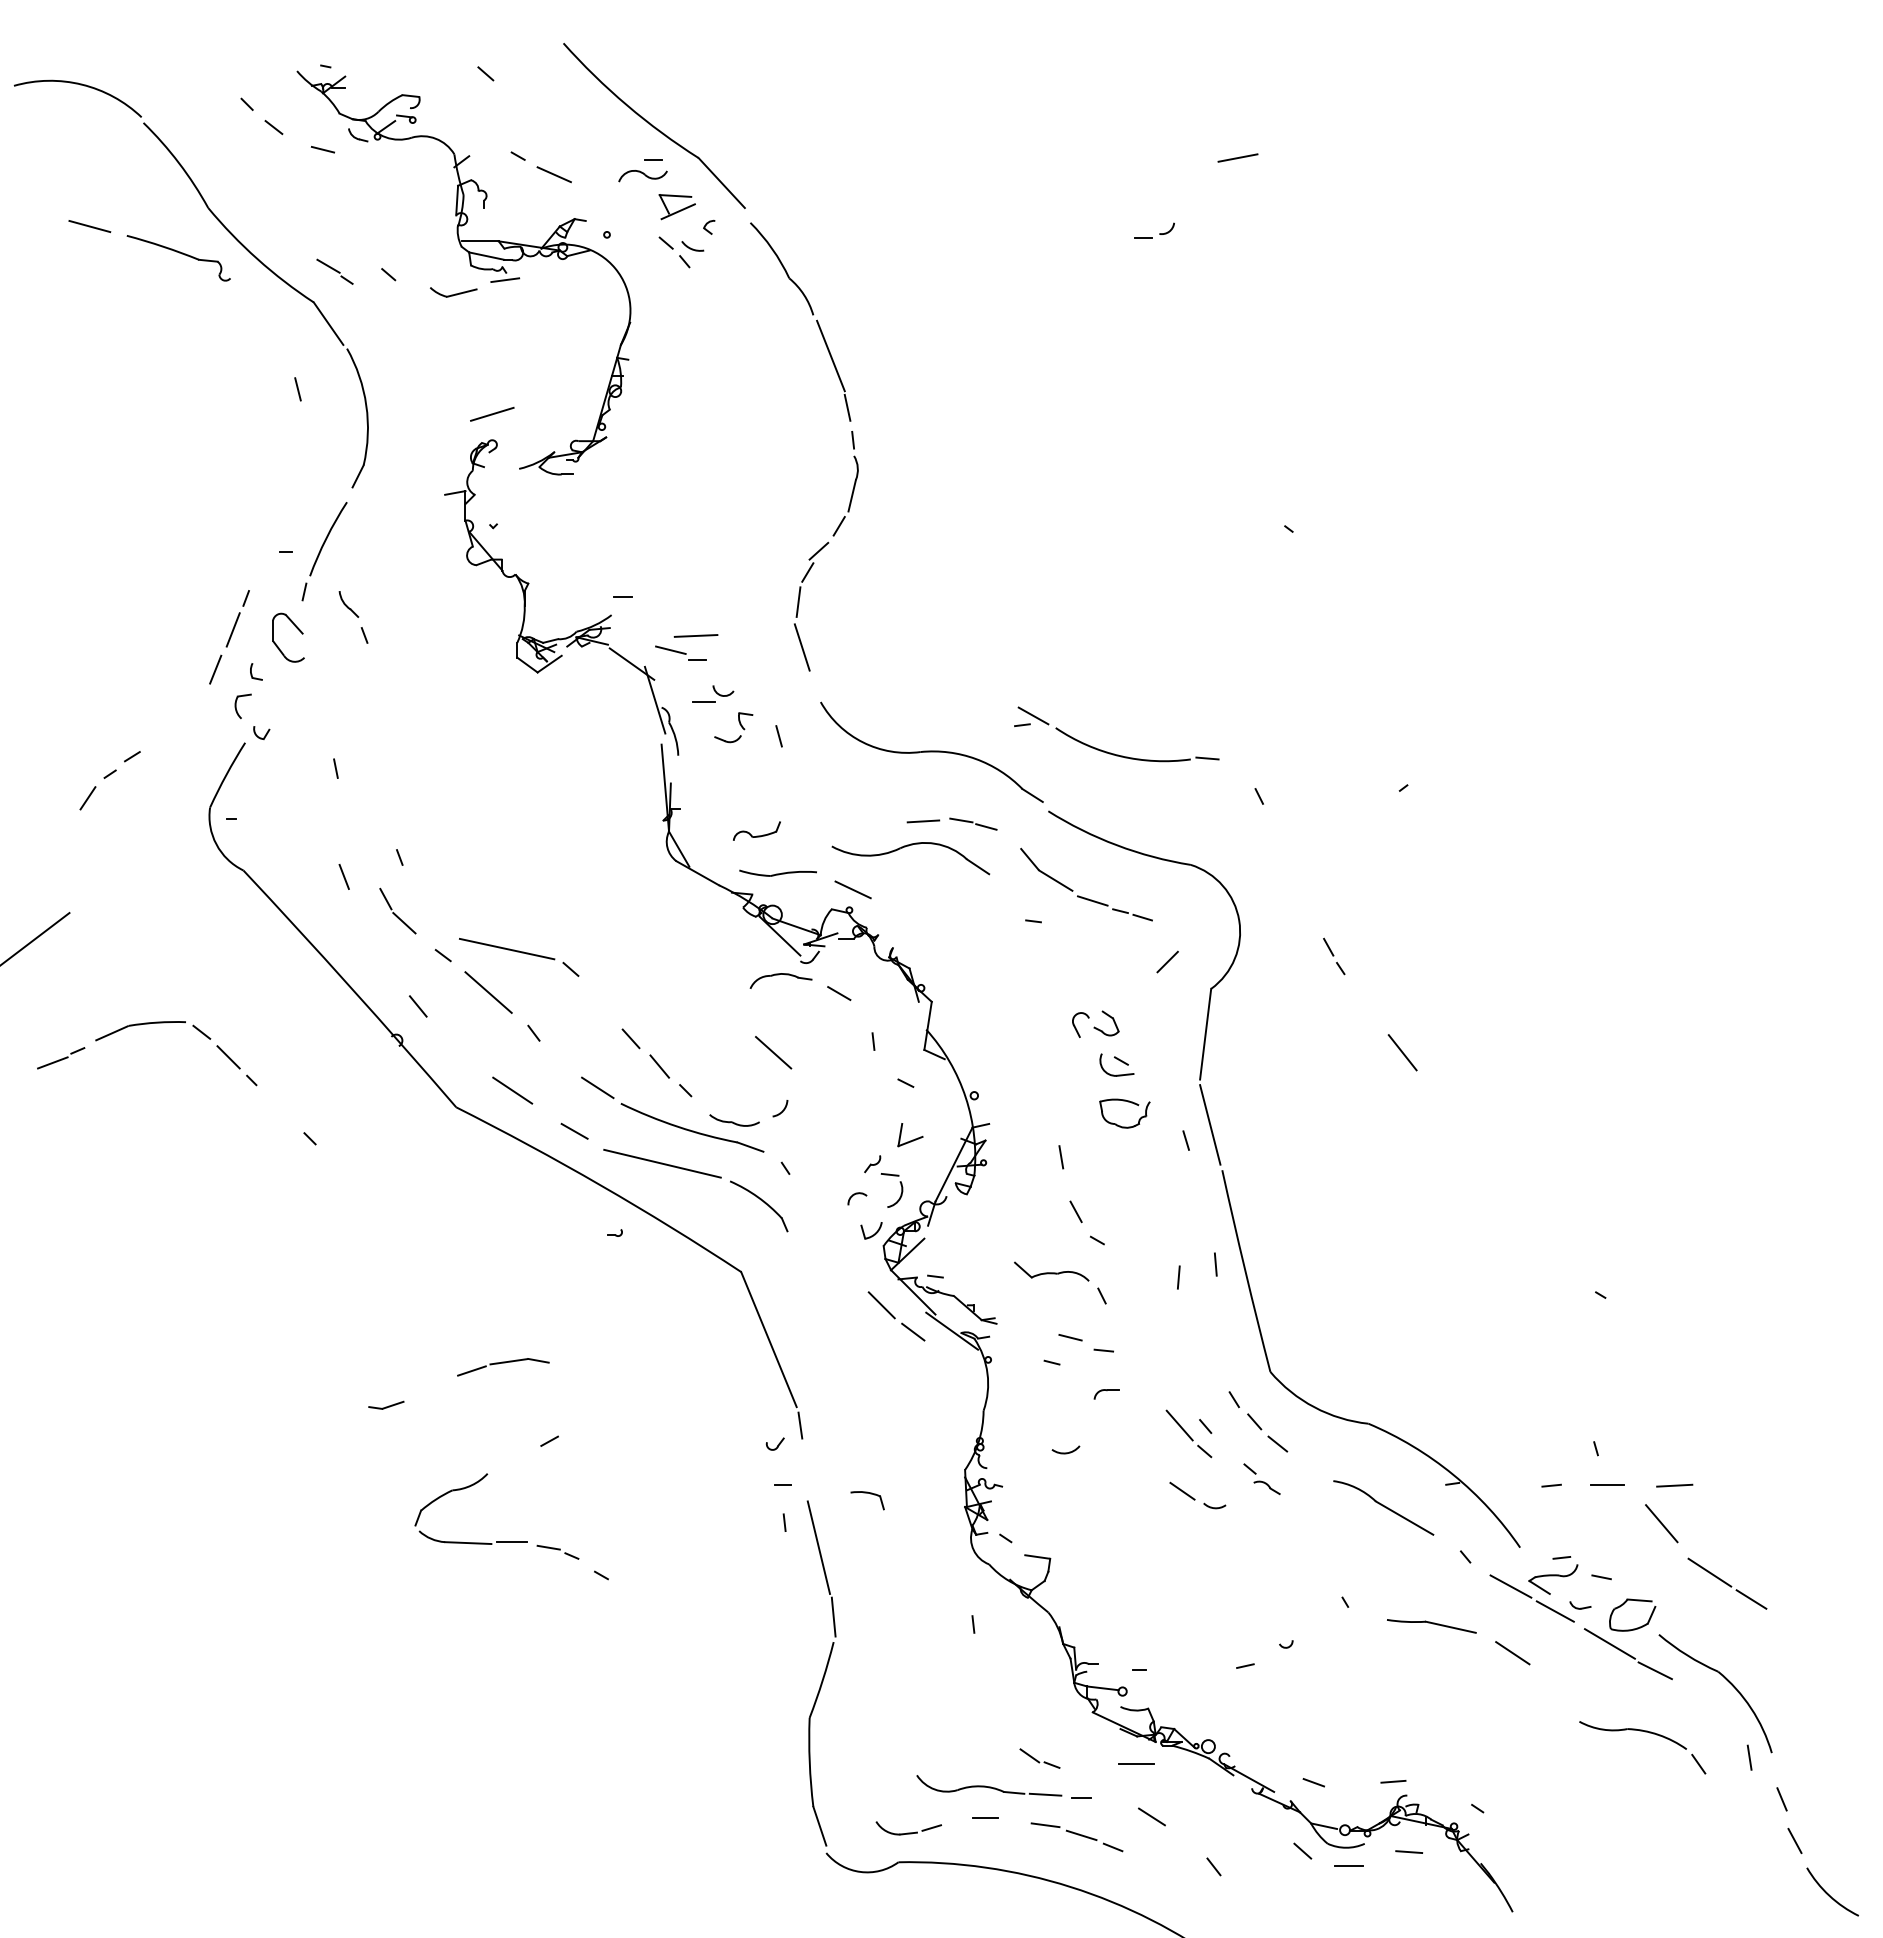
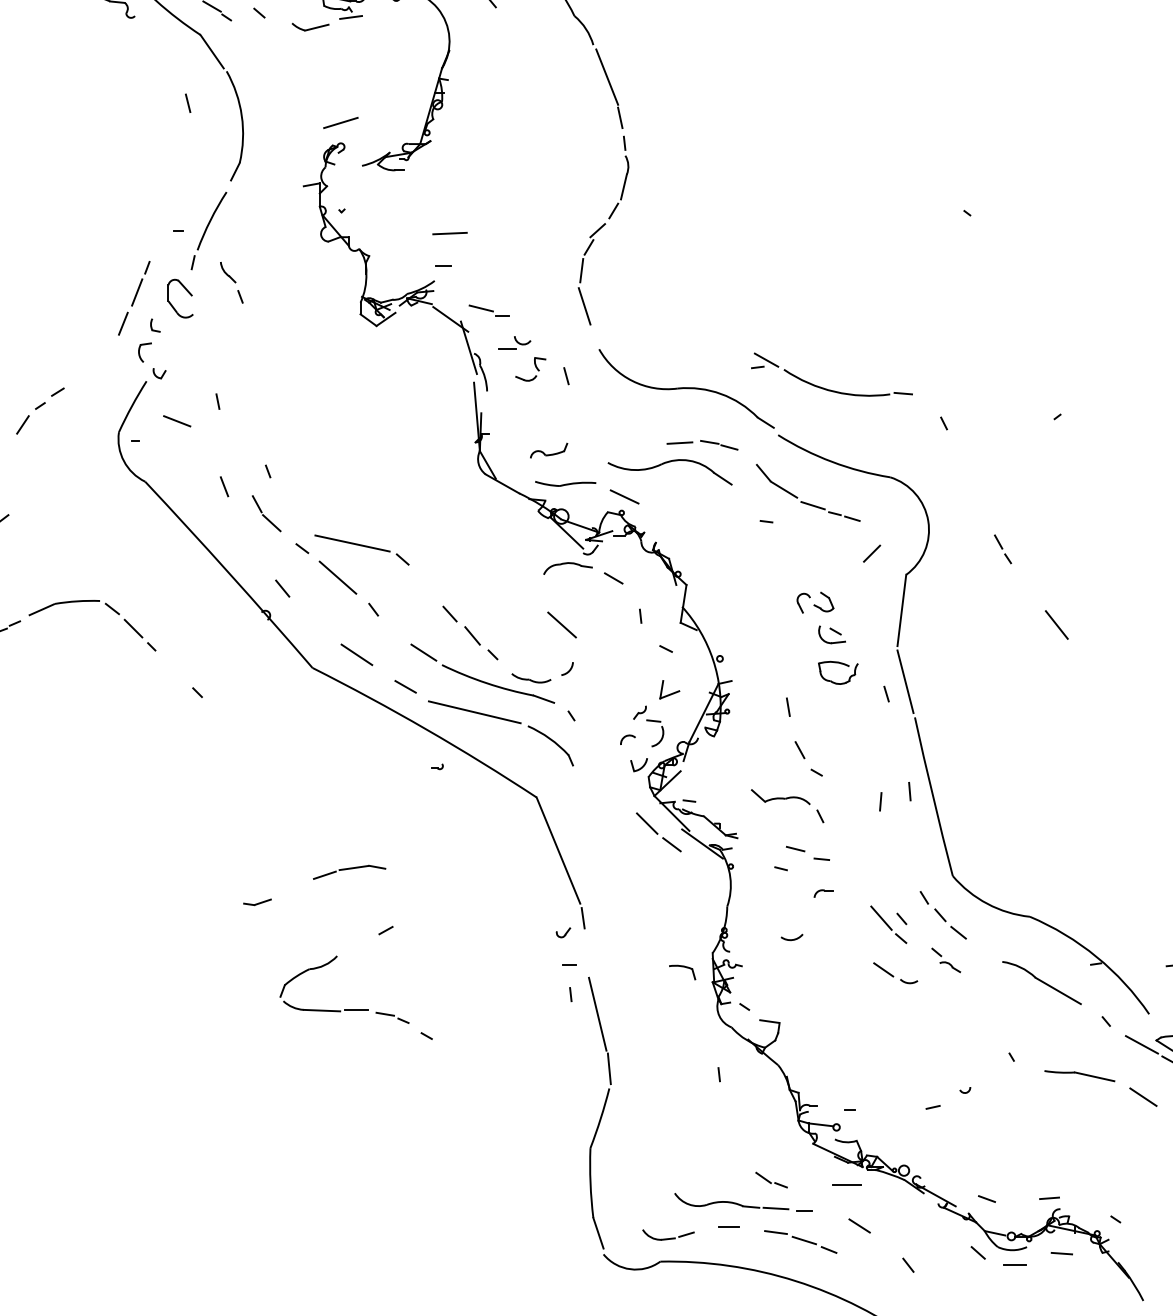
line: (695, 635) -> (449, 233), moved
line: (283, 793) -> (176, 421), added
part: (870, 1494) -> (684, 967), moved

